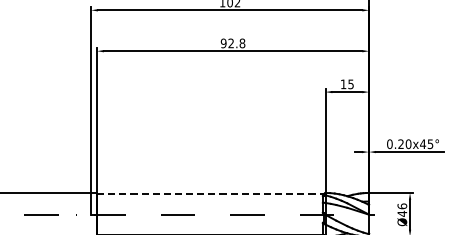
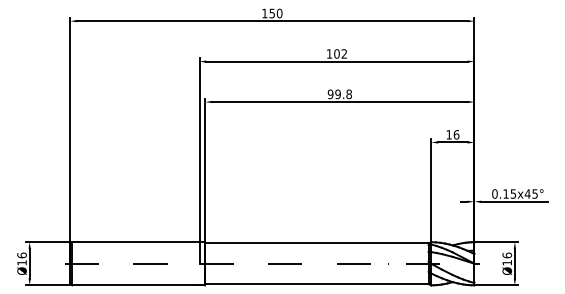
text: (230, 43) -> (337, 94), 92.8 -> 99.8
text: (350, 84) -> (456, 134), 15 -> 16
text: (404, 143) -> (509, 193), 0.20x45° -> 0.15x45°
line: (210, 194) -> (317, 243), dashed -> solid
text: (401, 213) -> (506, 262), Ø46 -> Ø16

